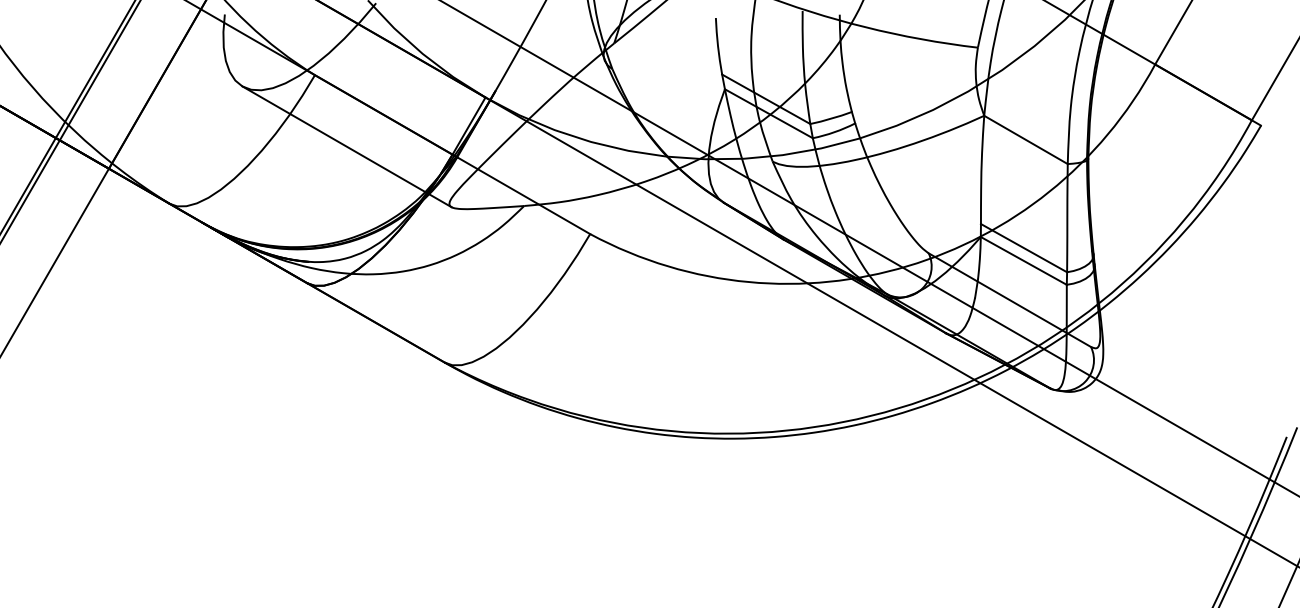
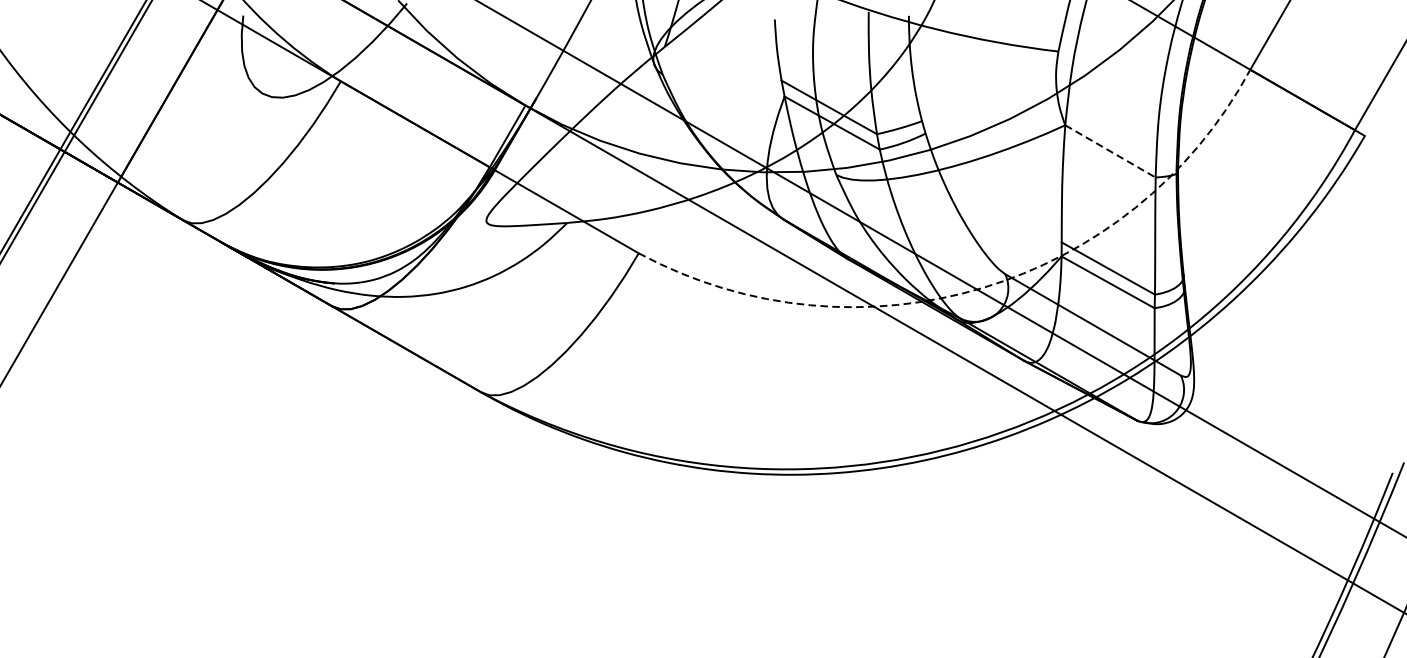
line: (1026, 140) -> (1111, 152), solid -> dashed
line: (346, 146) -> (374, 158), removed
arc: (907, 266) -> (982, 288), solid -> dashed

